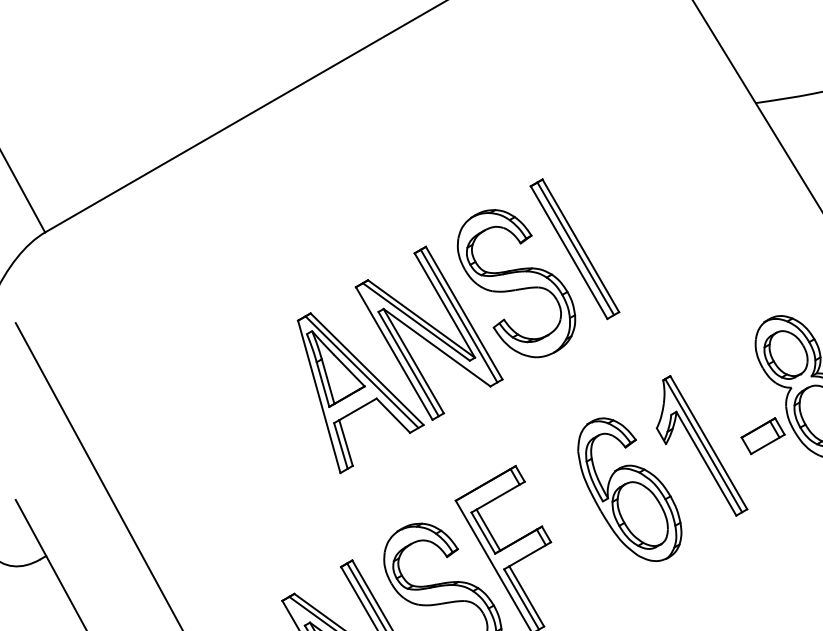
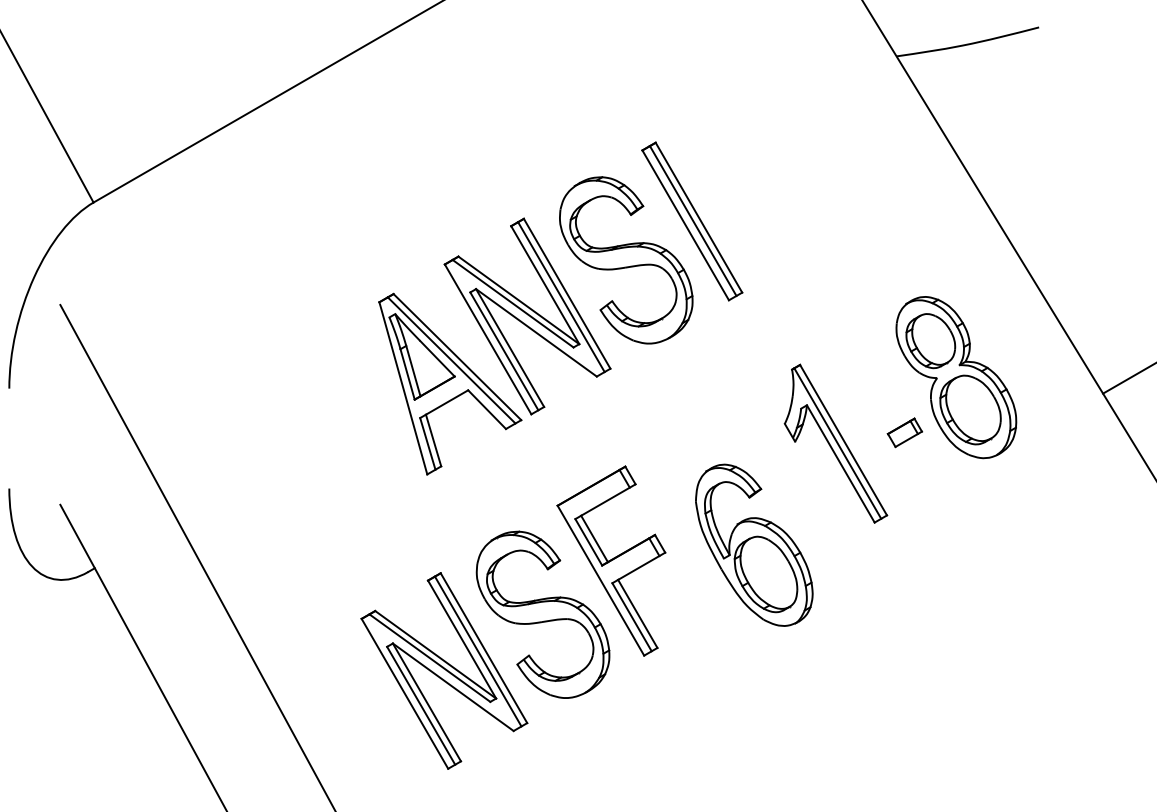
part: (762, 435) -> (904, 432), size x0.7
part: (629, 489) -> (754, 544), moved

